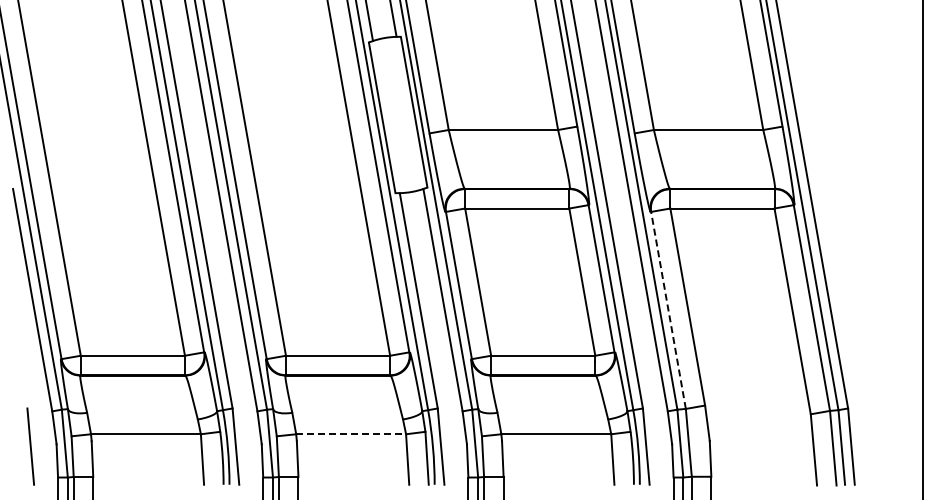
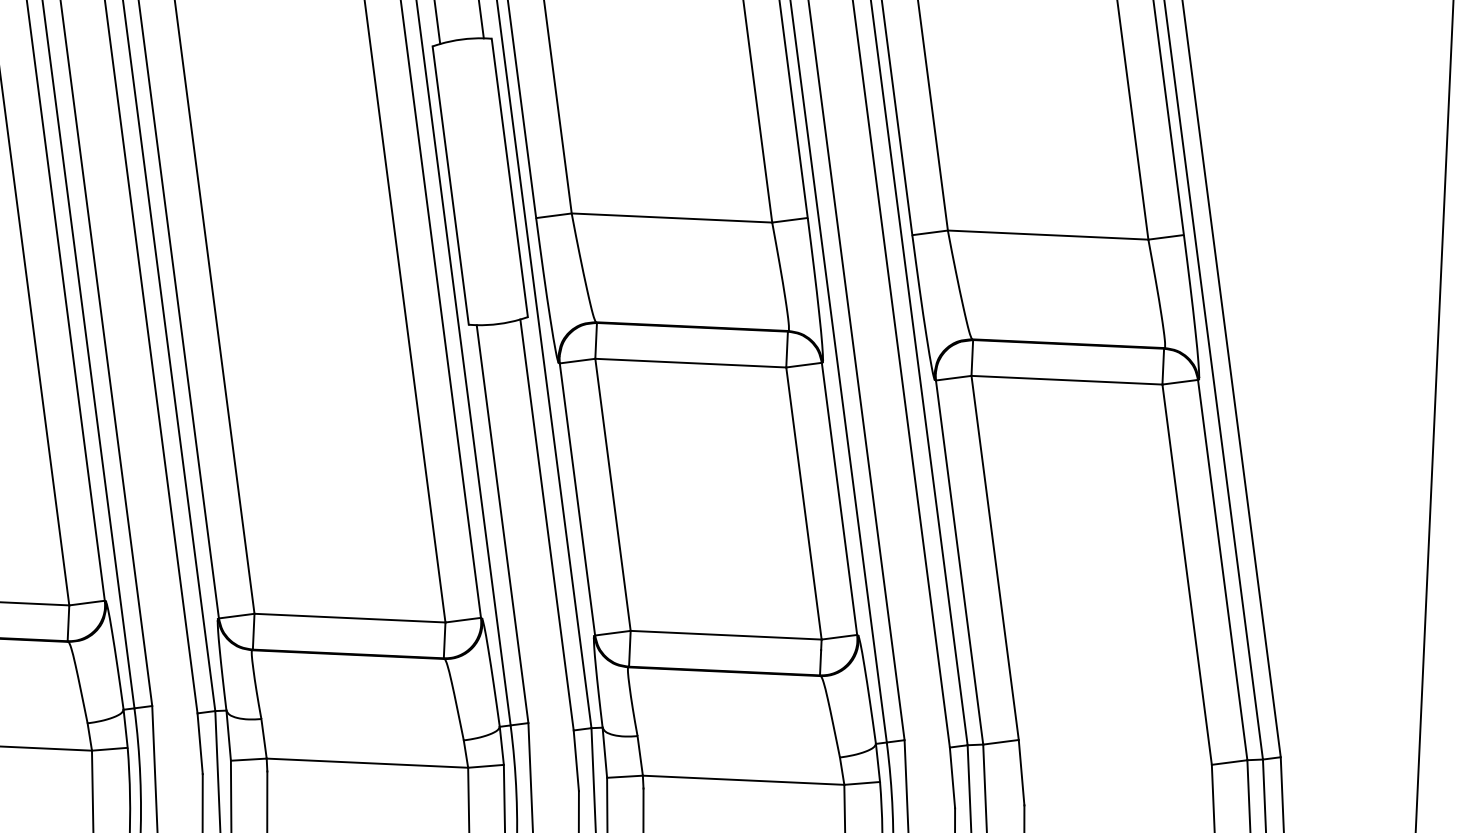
line: (668, 309) -> (959, 560), dashed -> solid
line: (351, 434) -> (368, 763), dashed -> solid

